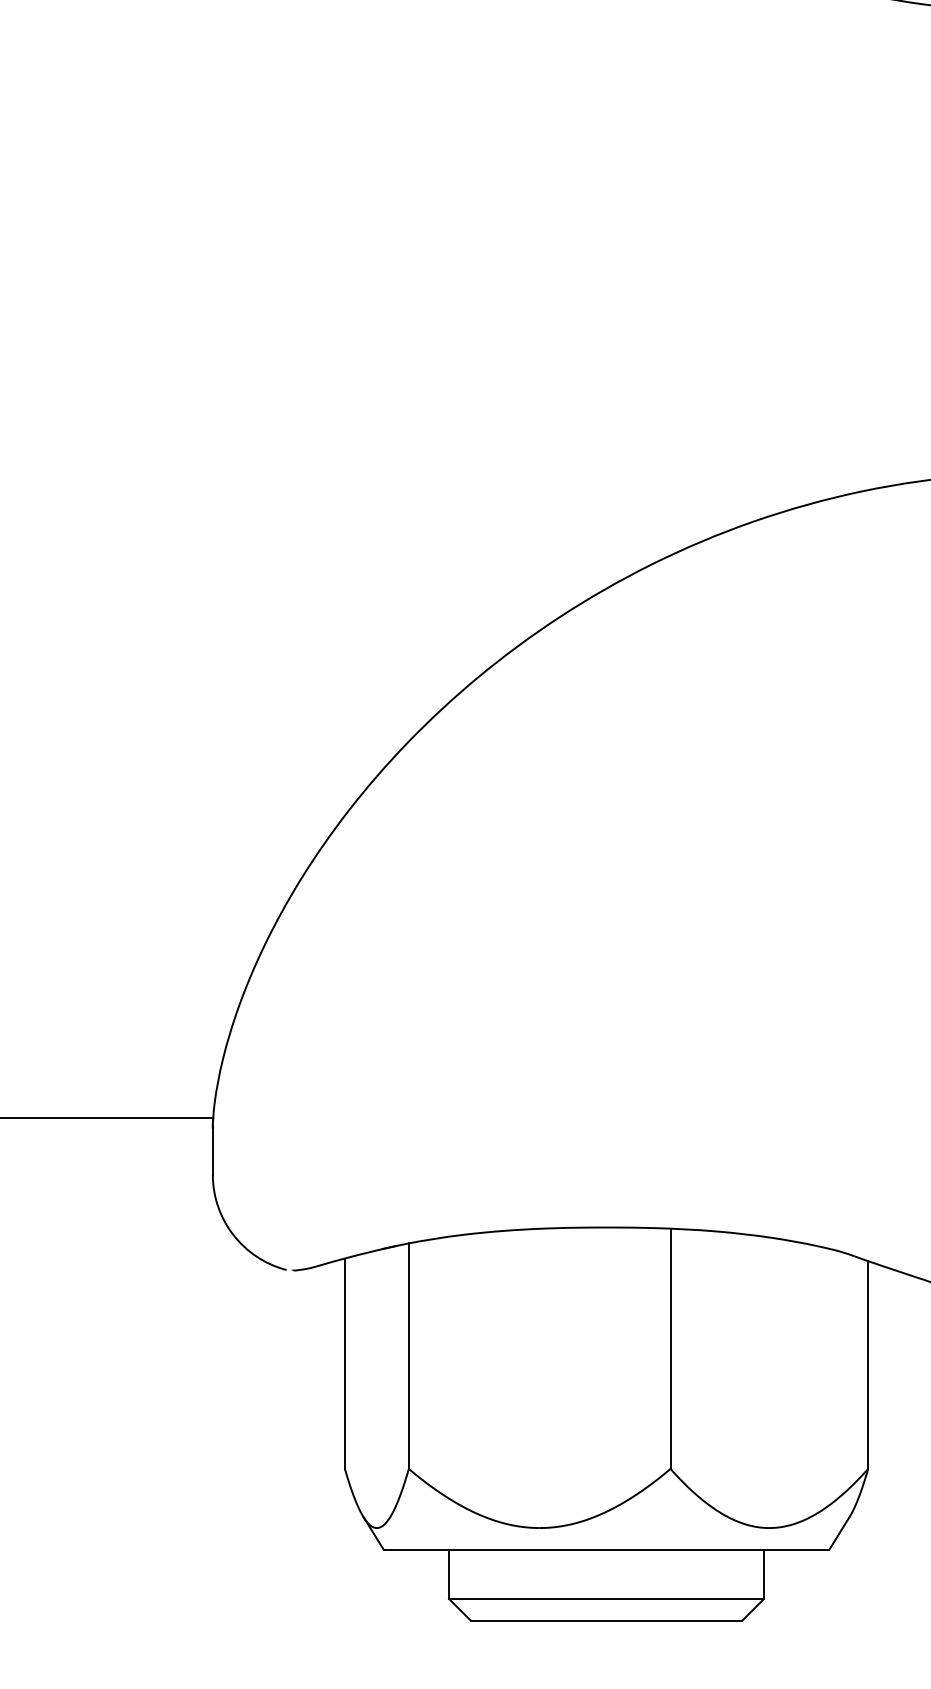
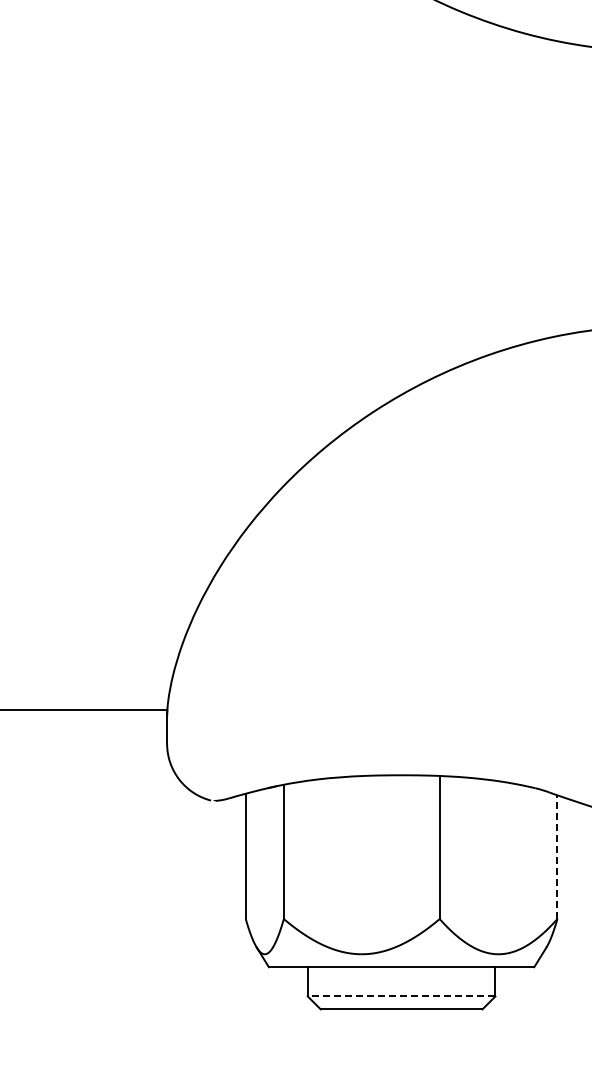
line: (868, 1365) -> (557, 857), solid -> dashed
line: (606, 1598) -> (401, 996), solid -> dashed

